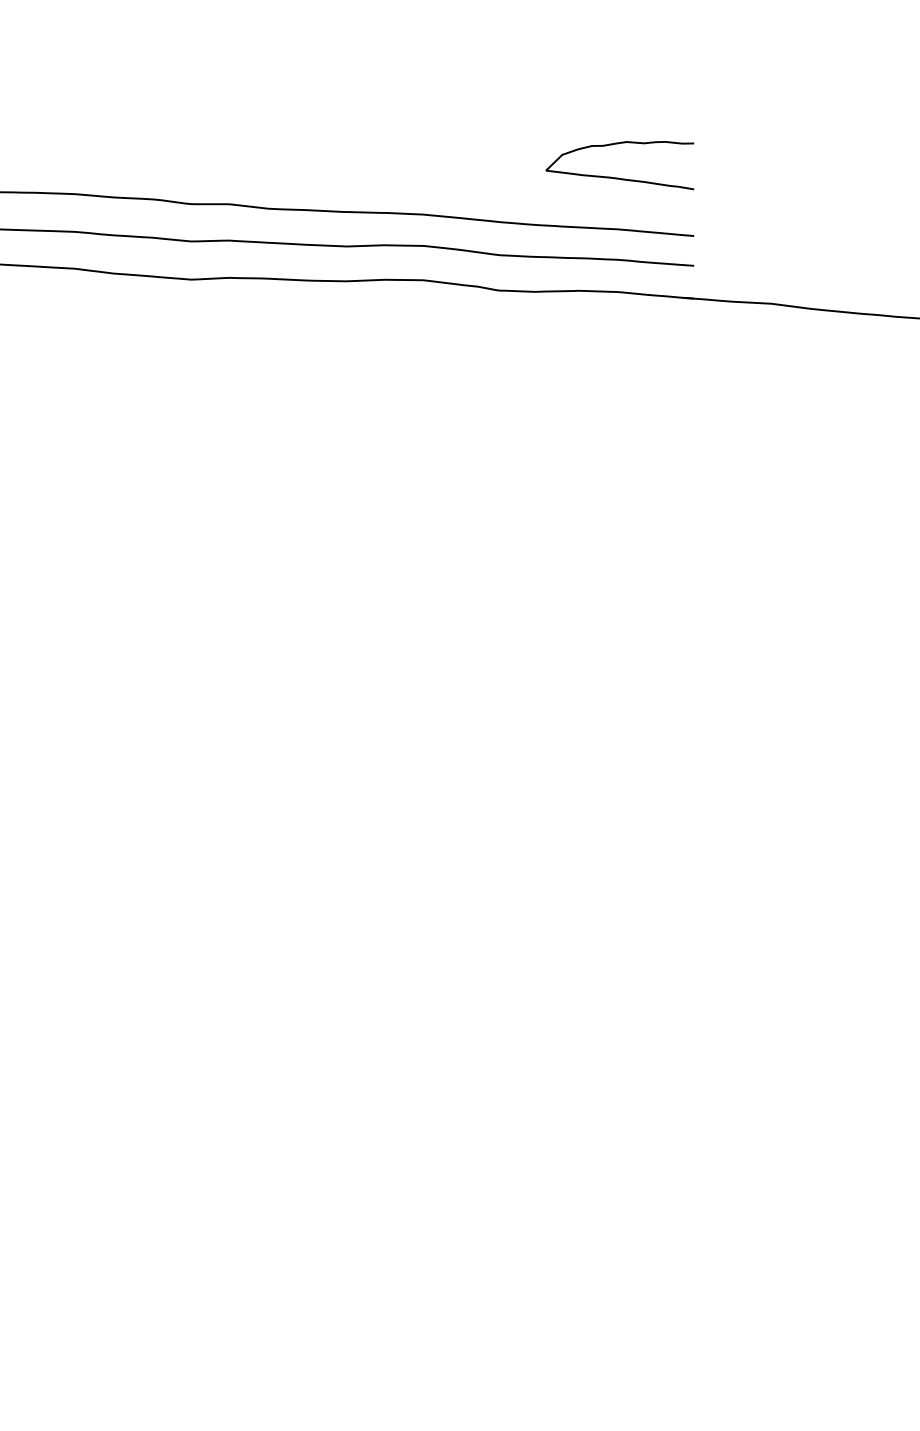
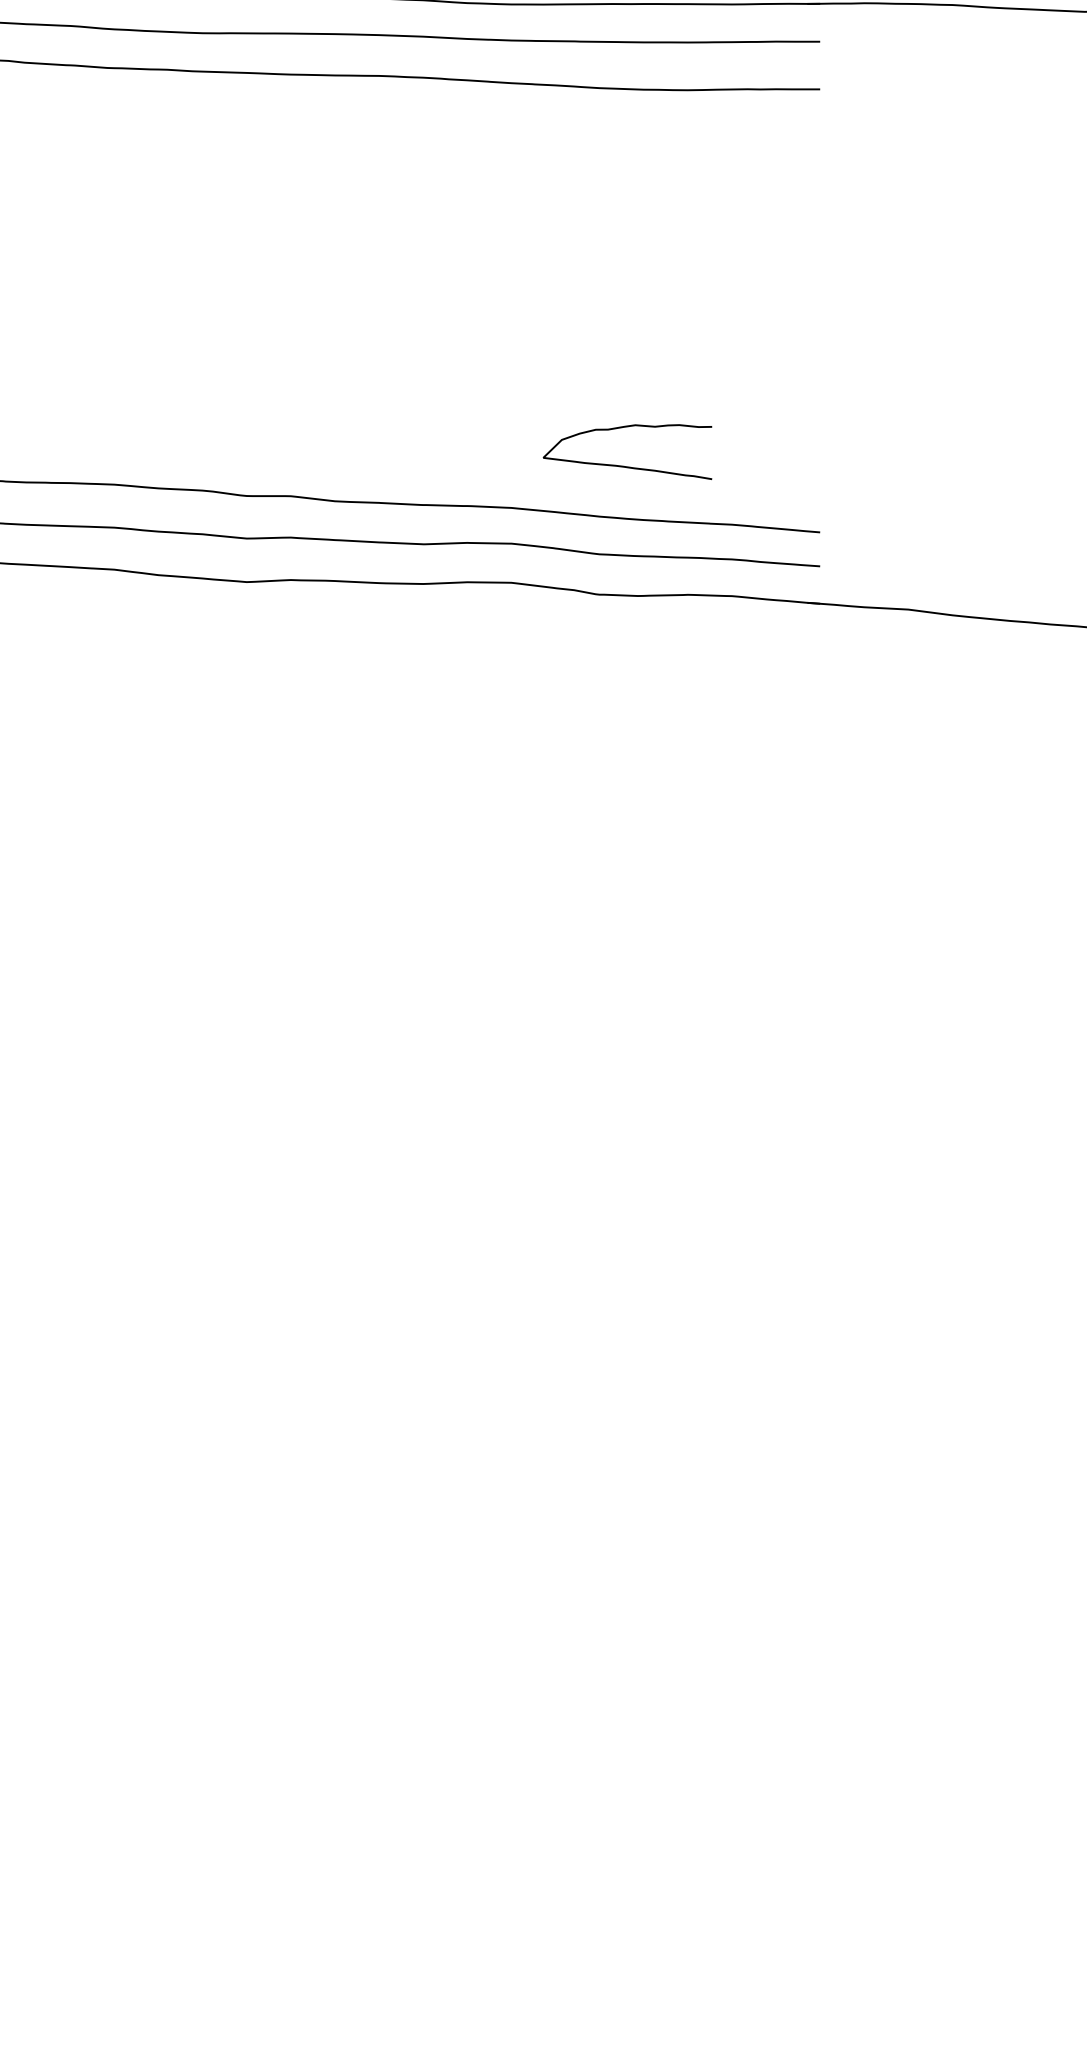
part: (616, 177) -> (623, 465), moved

